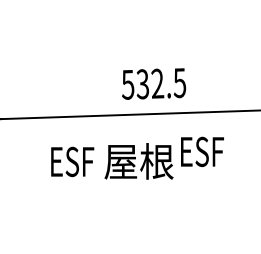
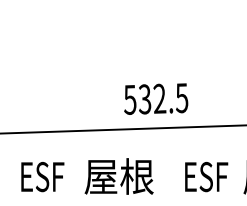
text: (154, 83) -> (156, 98), moved
text: (202, 151) -> (206, 176), moved
text: (72, 161) -> (42, 176), moved

